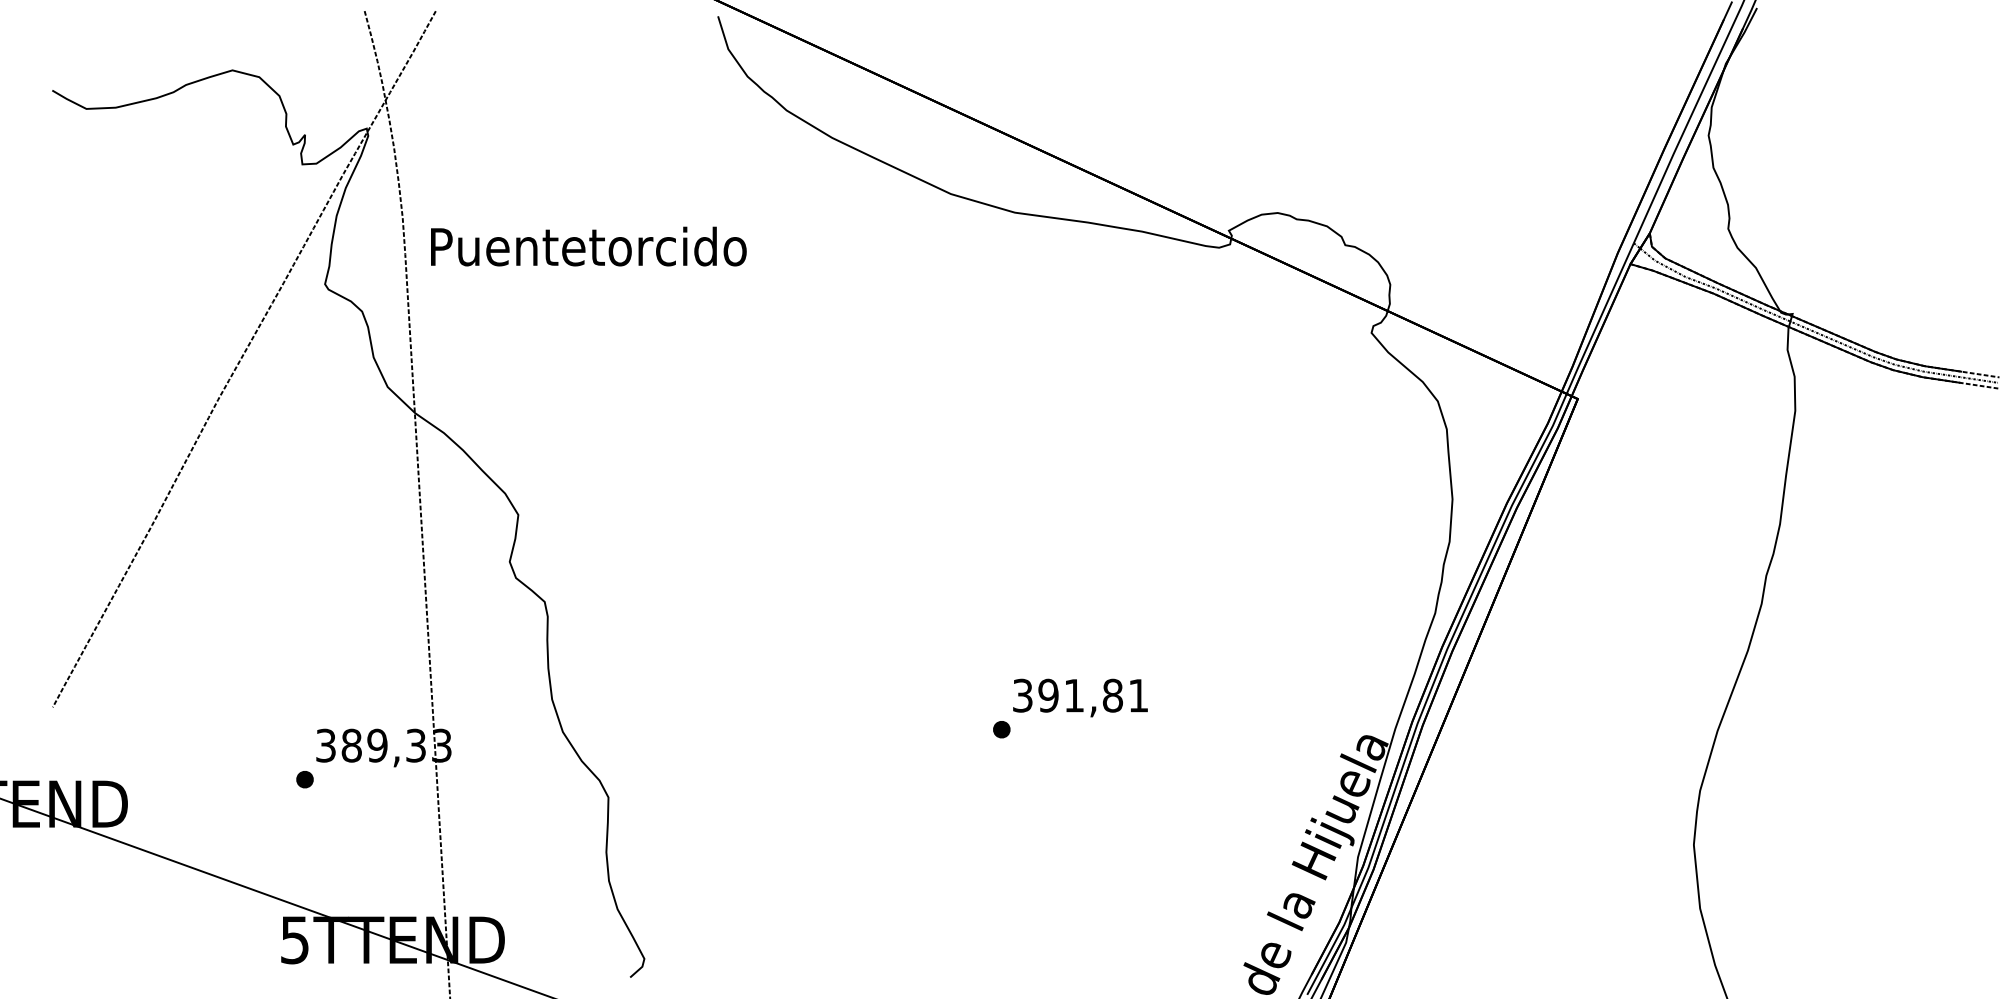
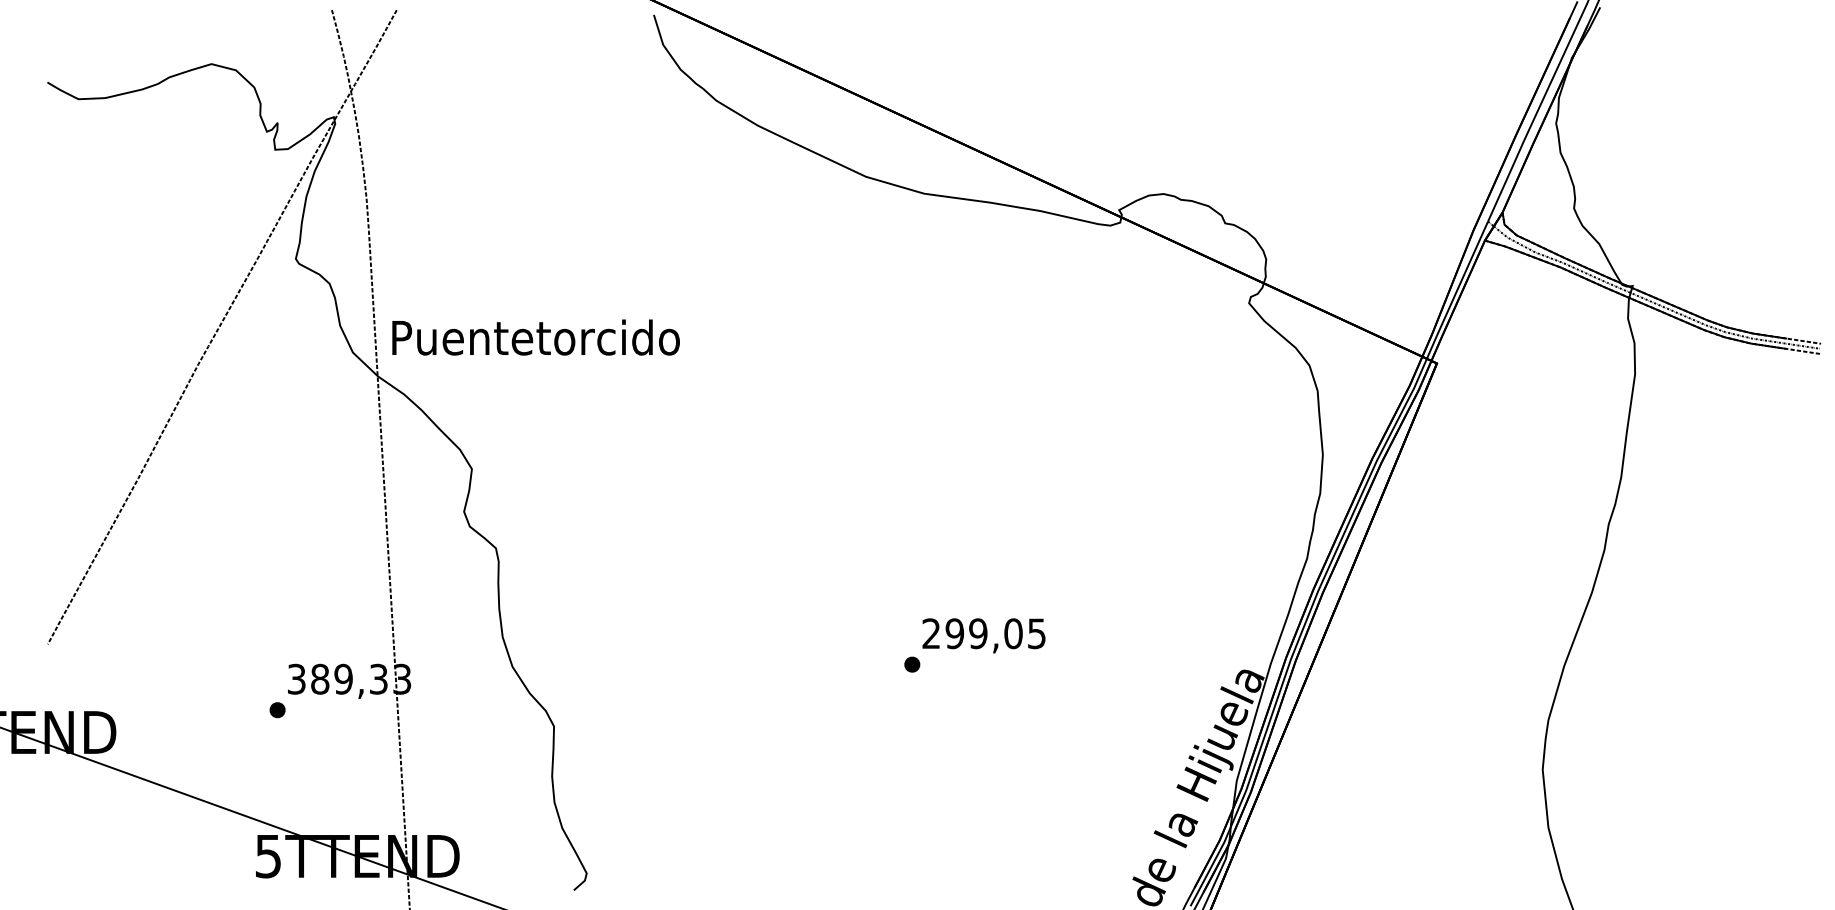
text: (588, 246) -> (535, 337), moved
text: (1080, 695) -> (983, 633), 391,81 -> 299,05

